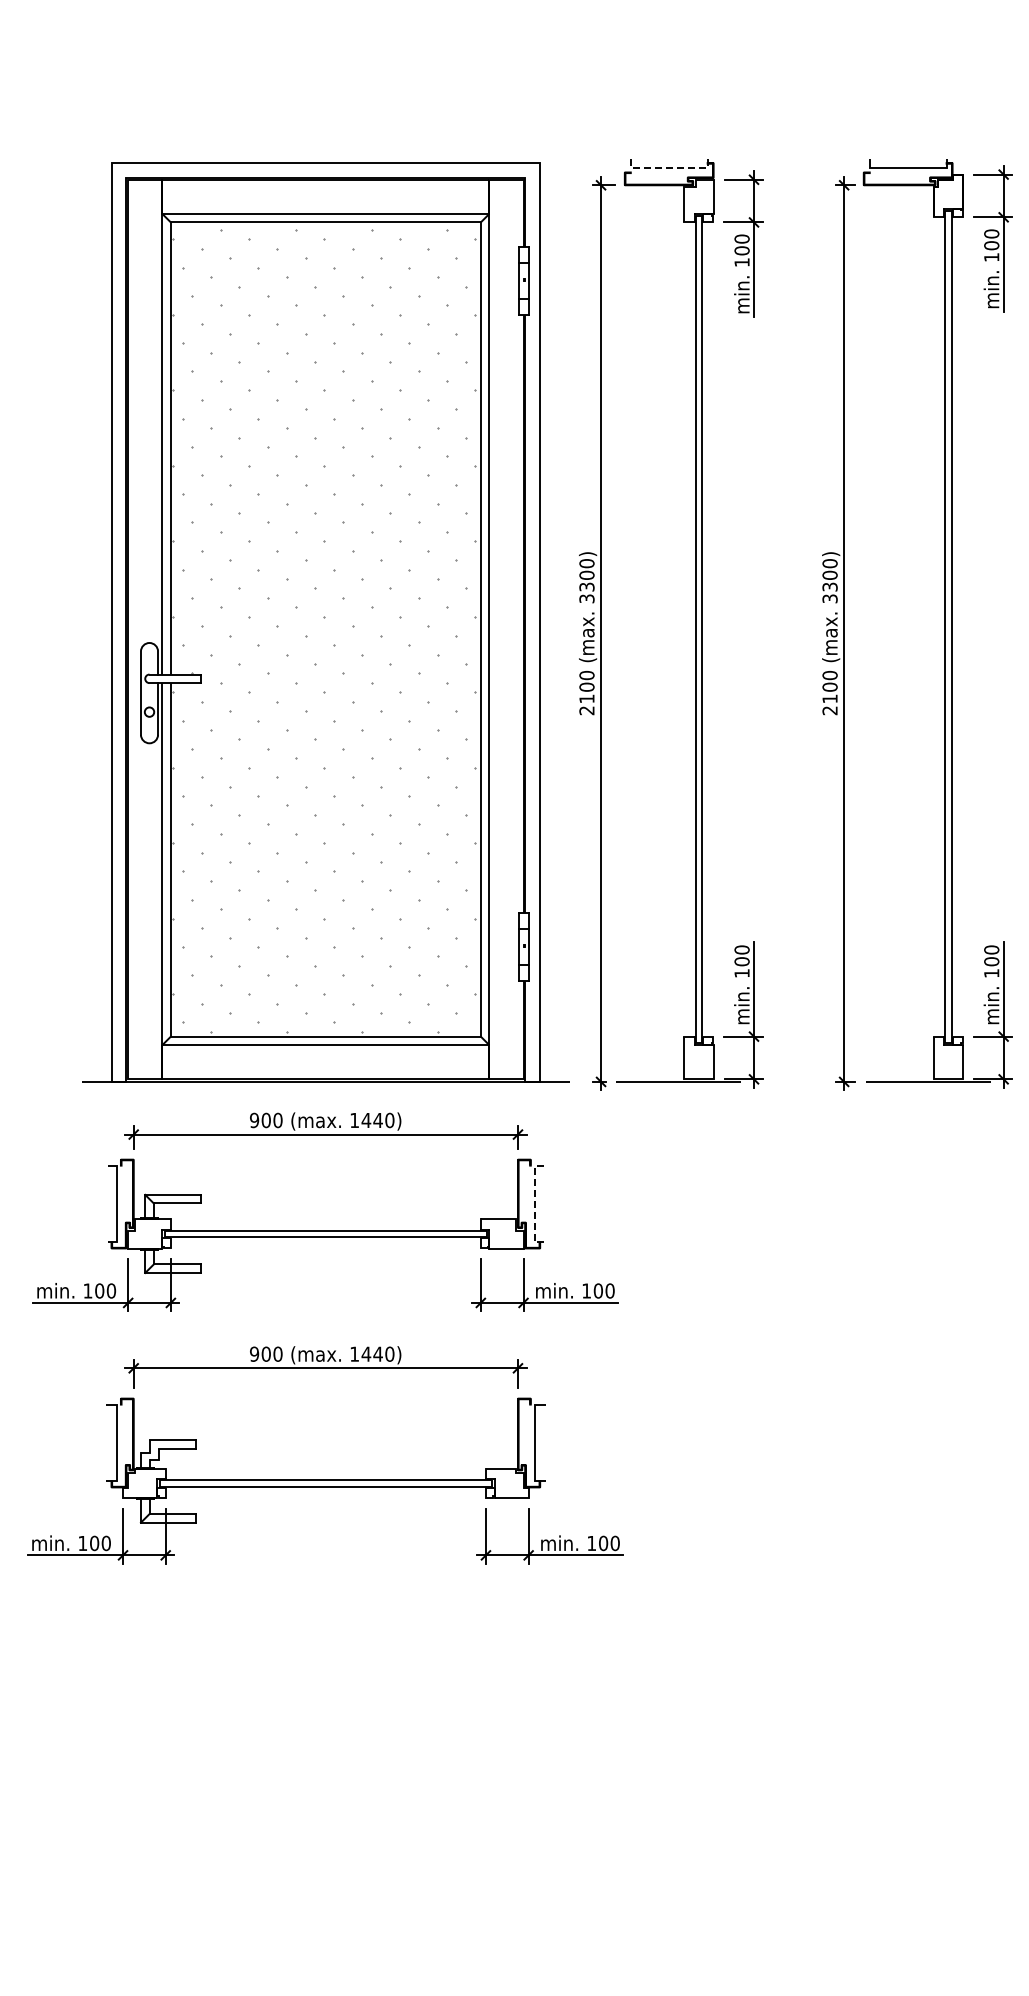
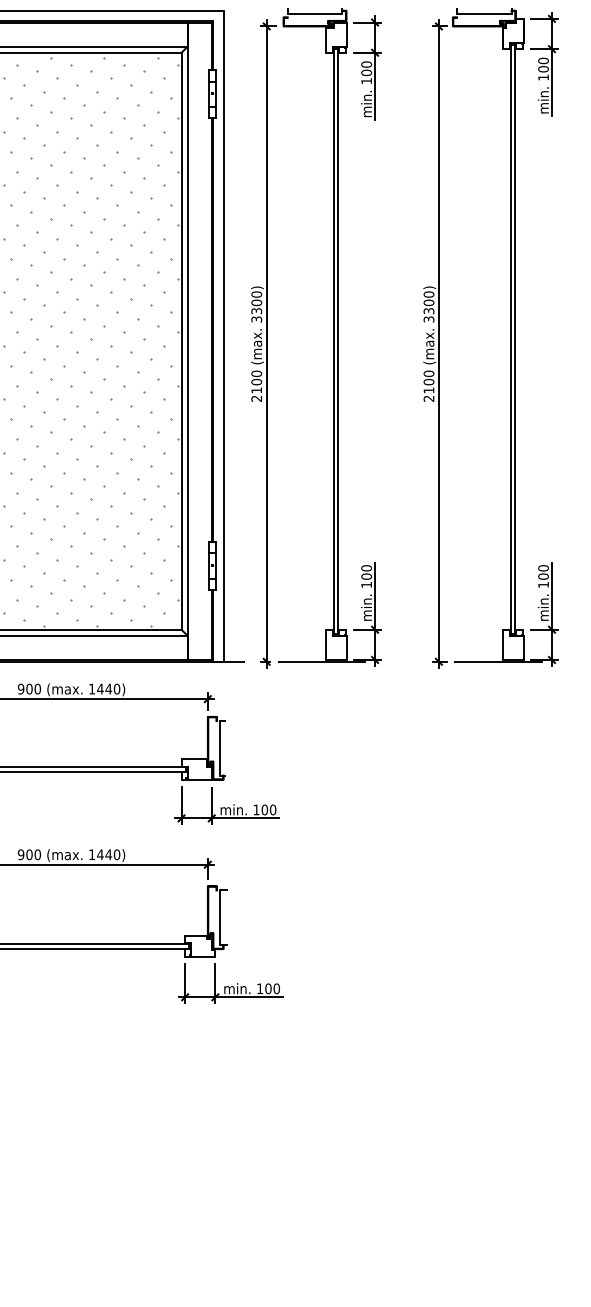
line: (669, 168) -> (315, 14), dashed -> solid
line: (535, 1204) -> (220, 748), dashed -> solid

